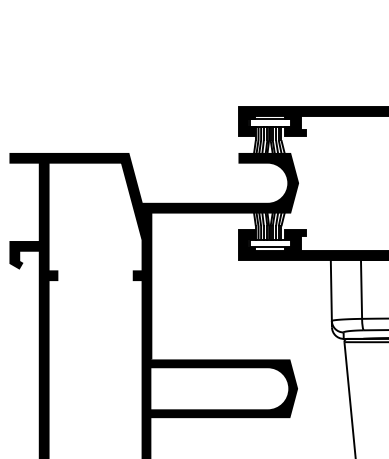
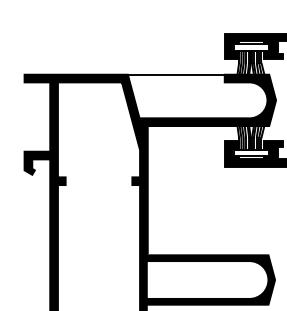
line: (183, 153) -> (175, 74), added

